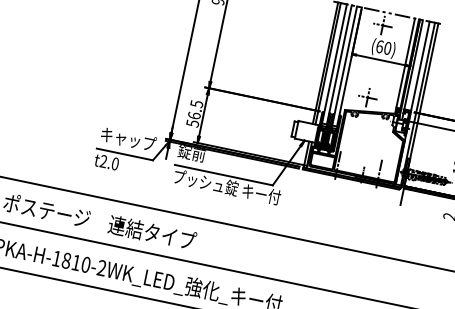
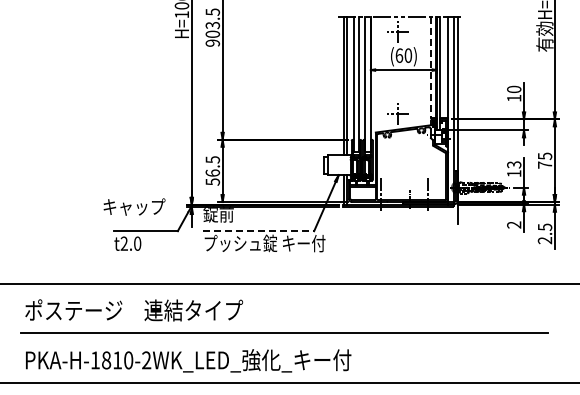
line: (405, 63) -> (431, 67), solid -> dashed
text: (128, 139) -> (134, 206), moved
line: (223, 175) -> (258, 231), solid -> dashed

